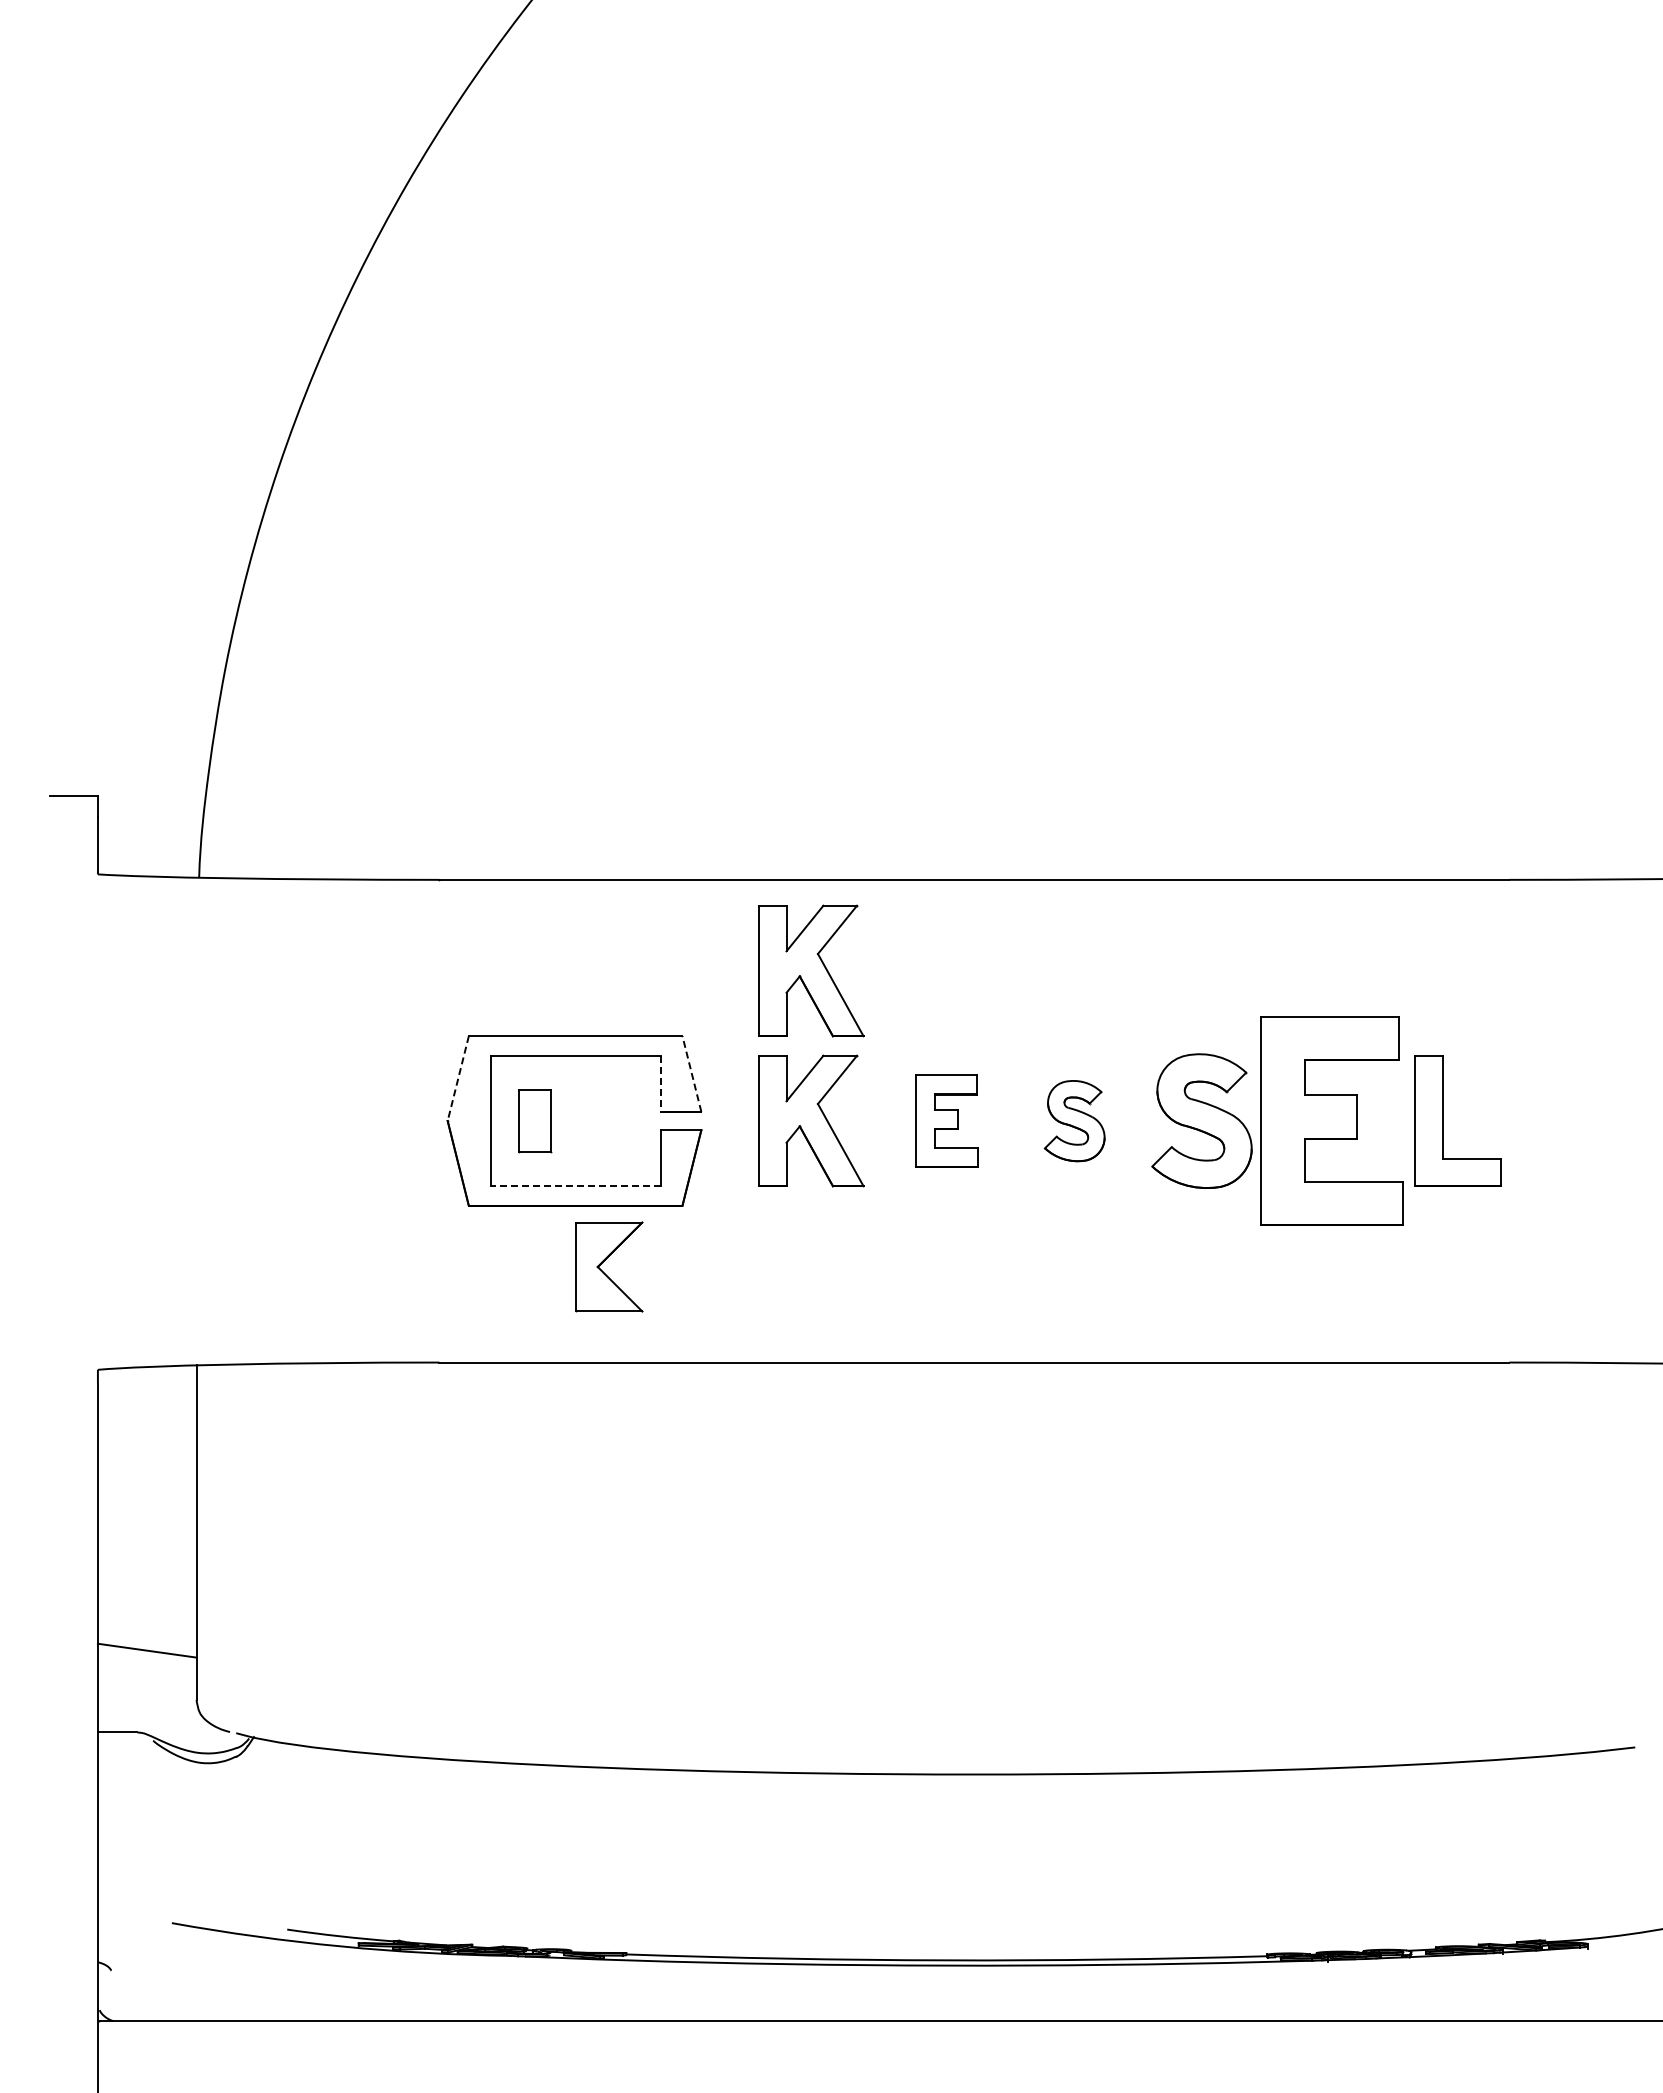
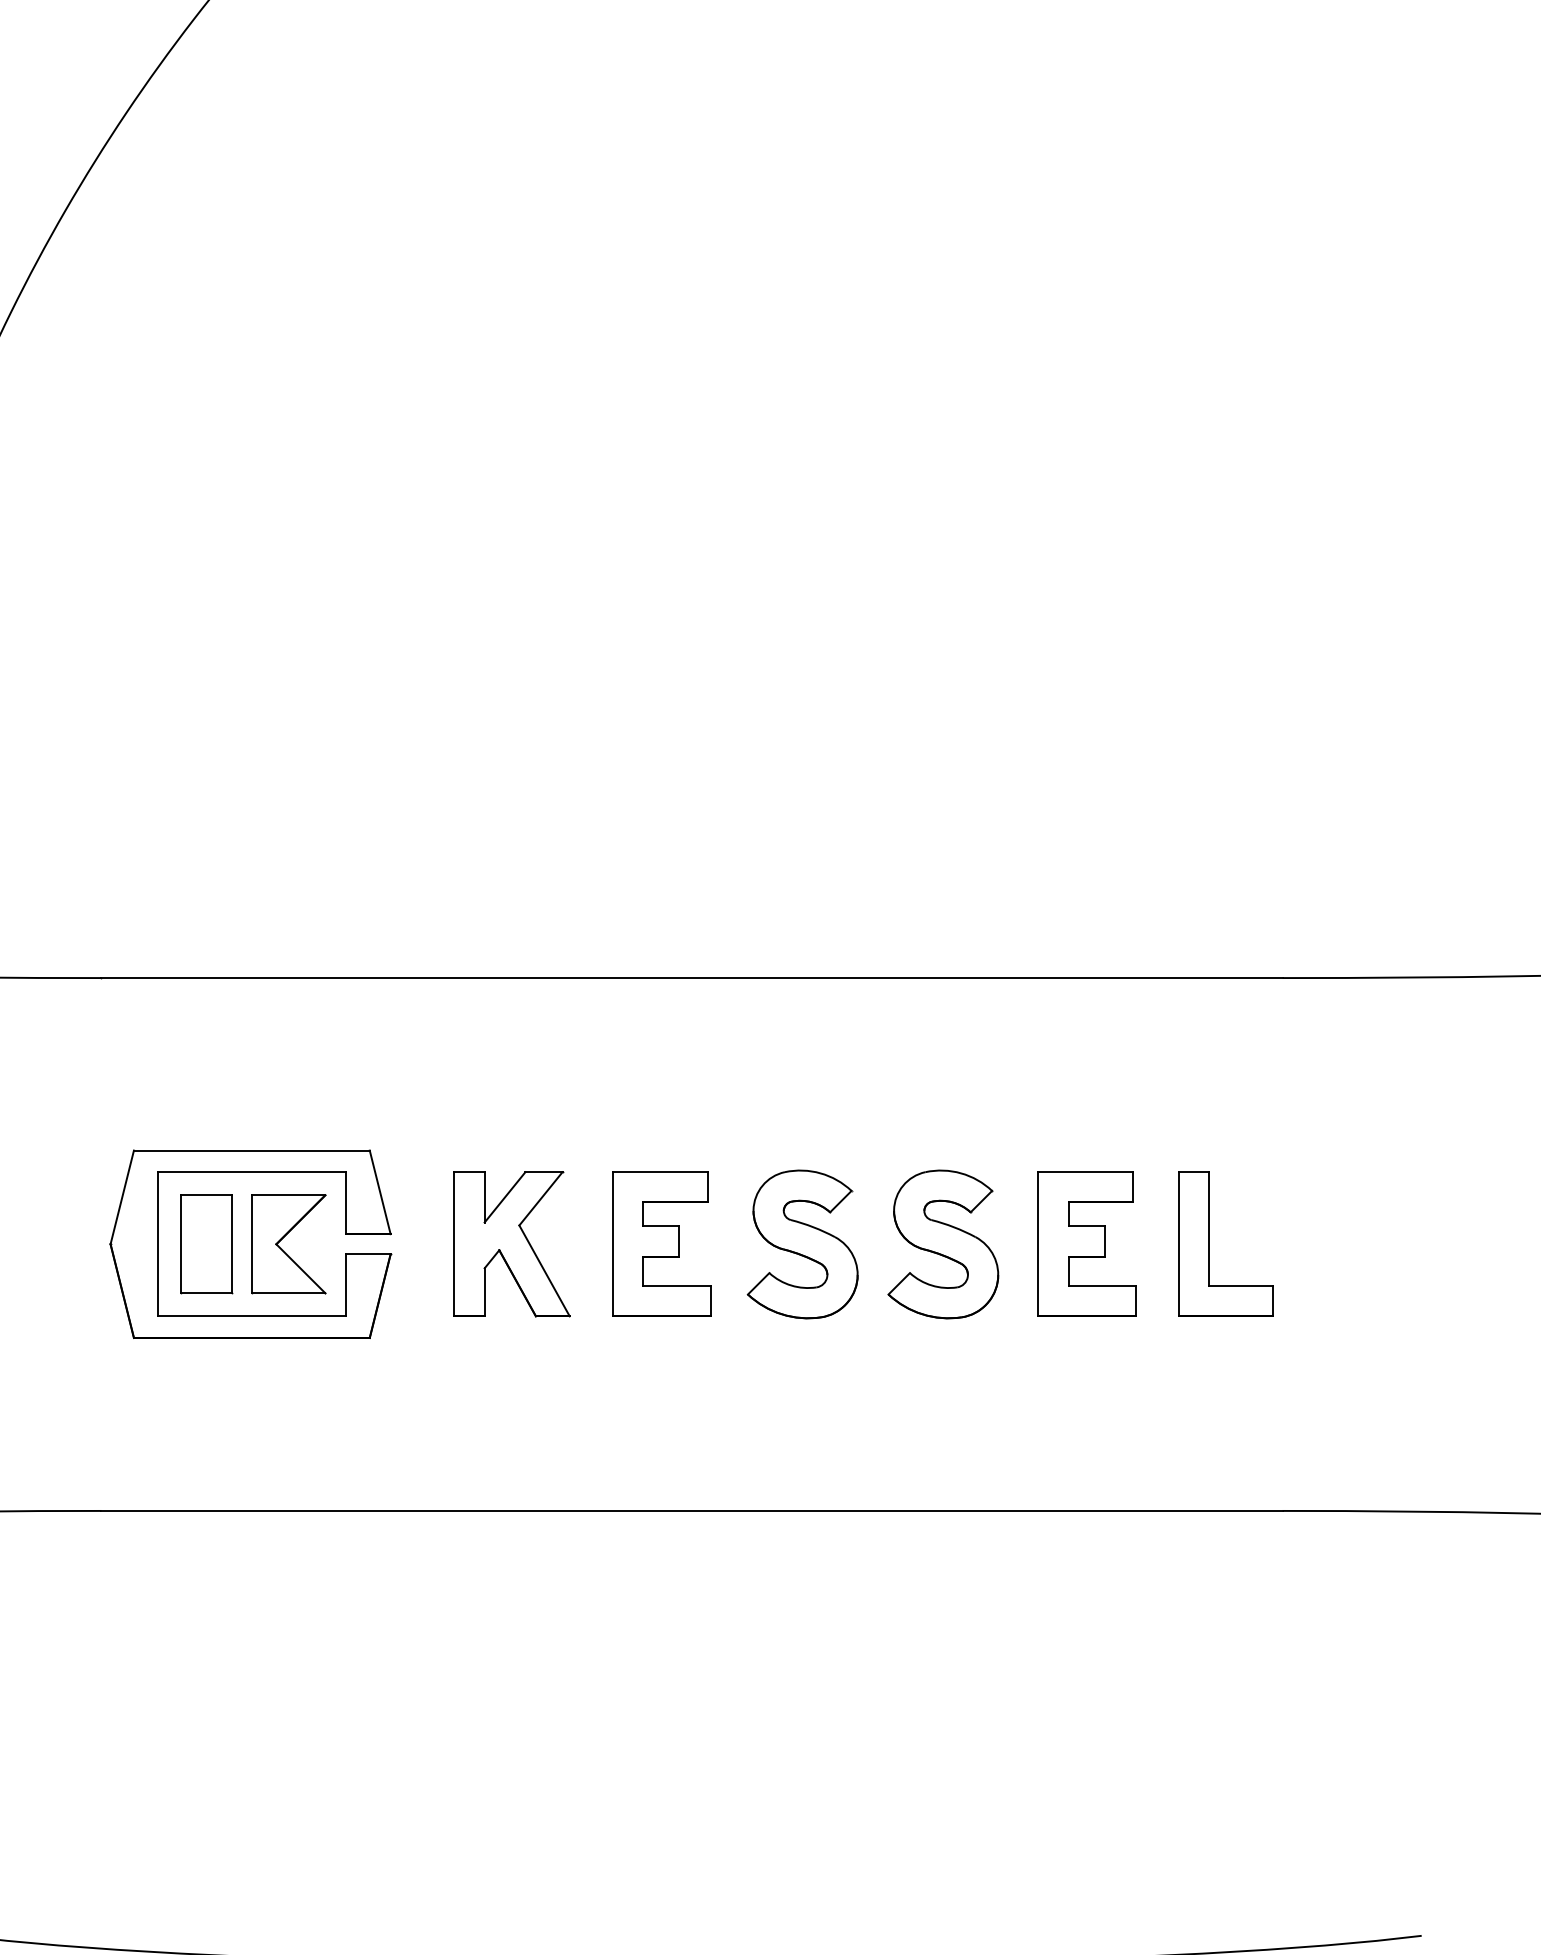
part: (811, 970) -> (512, 1078), removed
line: (691, 1073) -> (379, 1191), dashed -> solid
line: (458, 1078) -> (122, 1197), dashed -> solid
line: (660, 1084) -> (345, 1203), dashed -> solid
part: (947, 1120) -> (662, 1243), size x1.43
part: (1074, 1120) -> (802, 1243), size x1.67
part: (1332, 1120) -> (1087, 1243), size x0.62
part: (534, 1121) -> (206, 1244), size x1.43
line: (575, 1186) -> (251, 1316), dashed -> solid
part: (604, 1261) -> (283, 1238), moved

